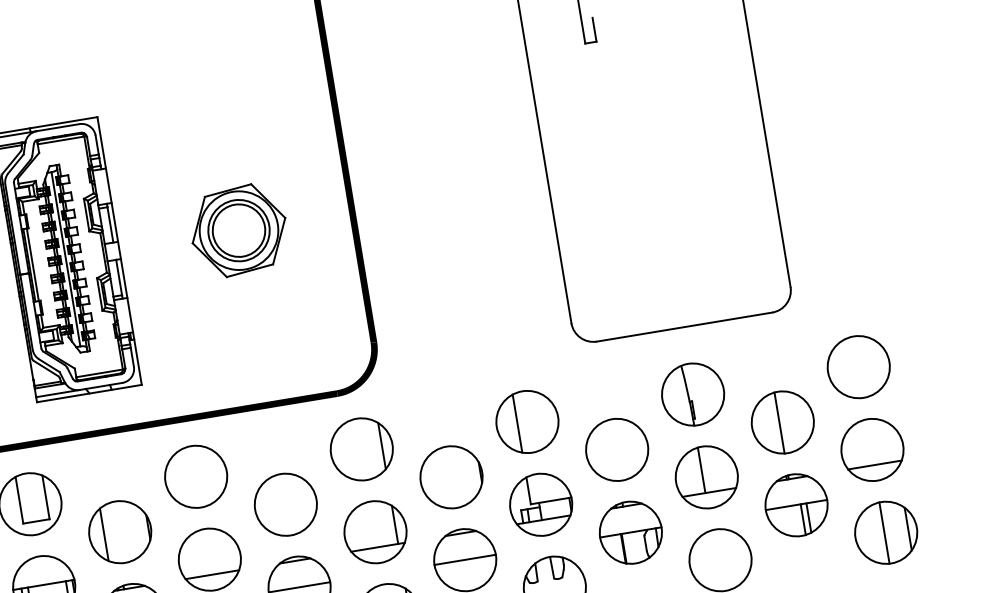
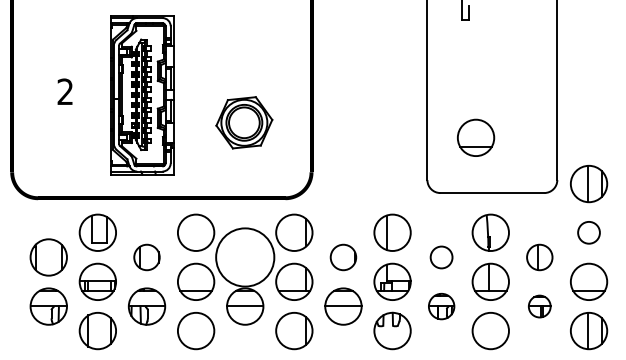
part: (239, 230) -> (244, 122), moved
part: (642, 237) -> (476, 137), added
part: (846, 285) -> (589, 184), added
circle: (857, 366) -> (588, 232), size x0.6
part: (782, 422) -> (539, 257), size x0.7
circle: (616, 449) -> (441, 257), size x0.6
circle: (451, 477) -> (343, 257), size x0.7
circle: (286, 504) -> (245, 257), size x1.6
part: (795, 505) -> (539, 306), size x0.6
part: (119, 532) -> (146, 257), size x0.7
part: (630, 532) -> (441, 306), size x0.7

